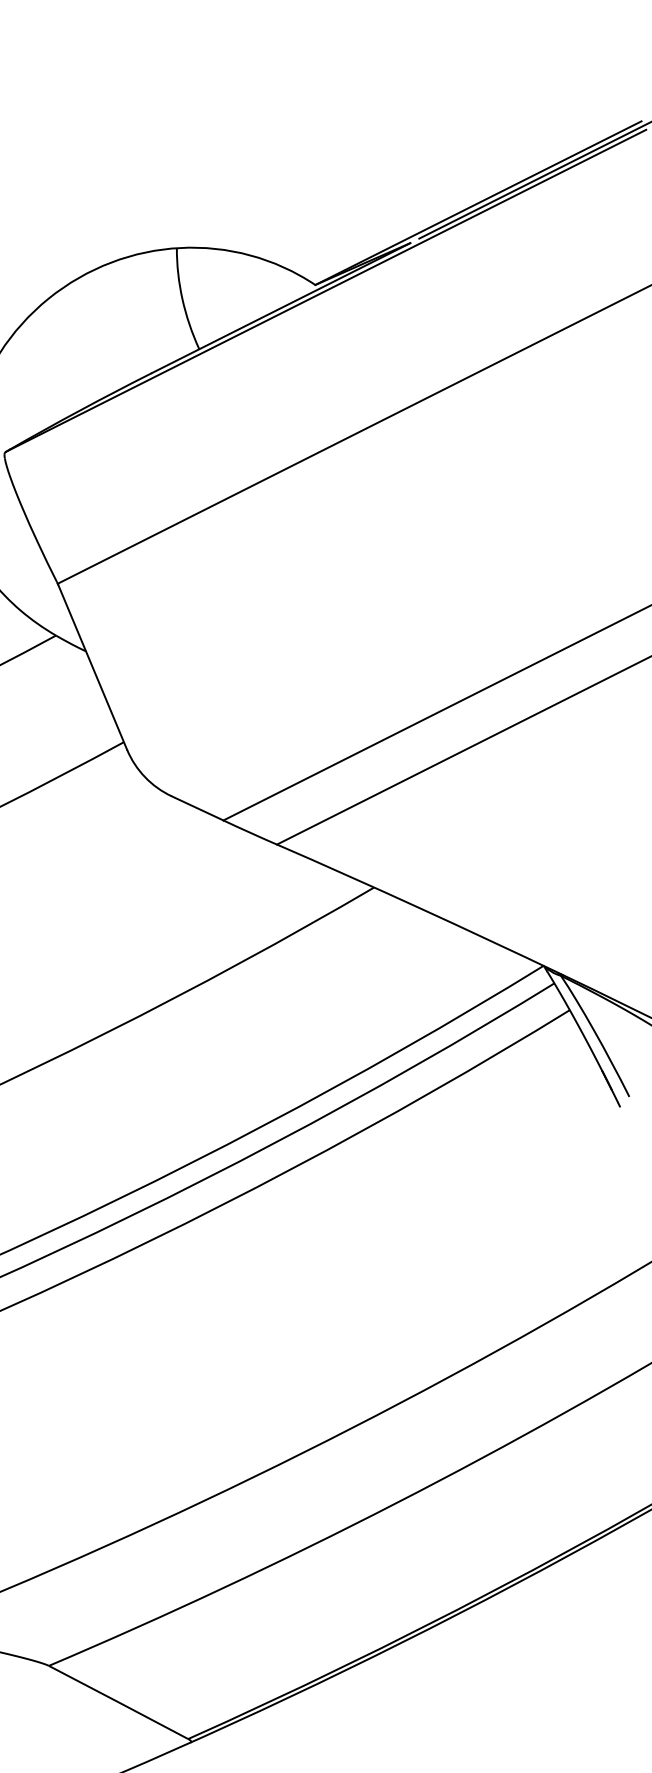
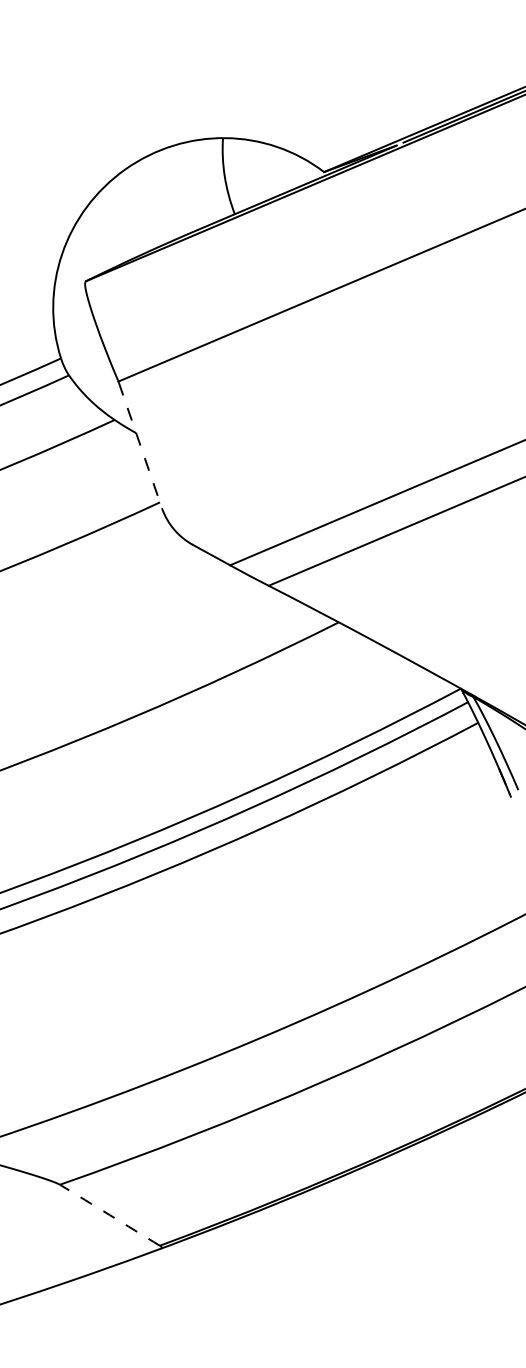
line: (92, 668) -> (140, 446), solid -> dashed
arc: (118, 1702) -> (109, 1215), solid -> dashed

